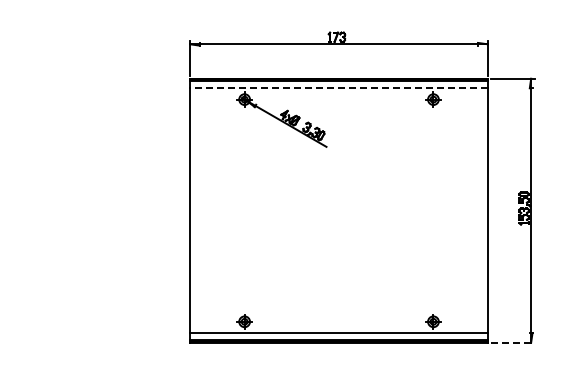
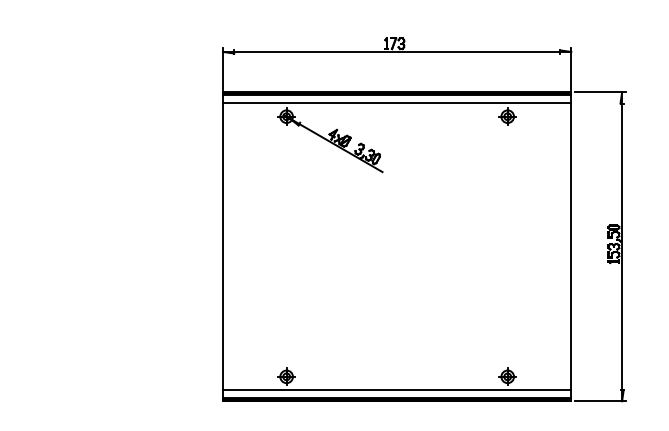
line: (339, 88) -> (397, 103), dashed -> solid
line: (512, 342) -> (600, 401), dashed -> solid

